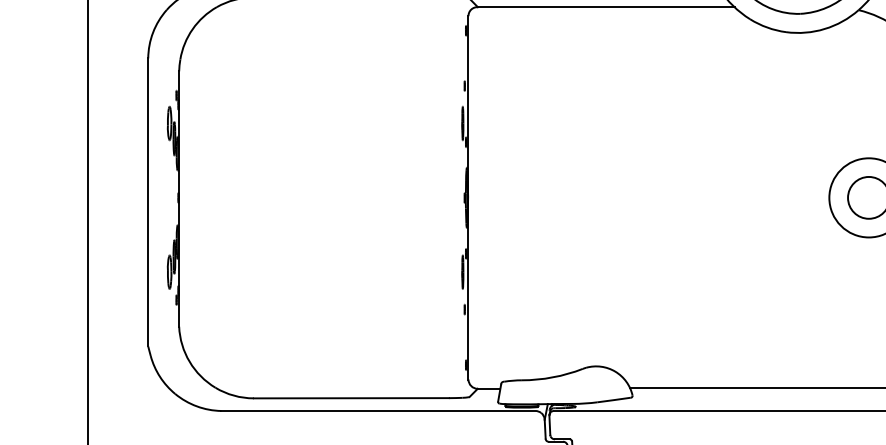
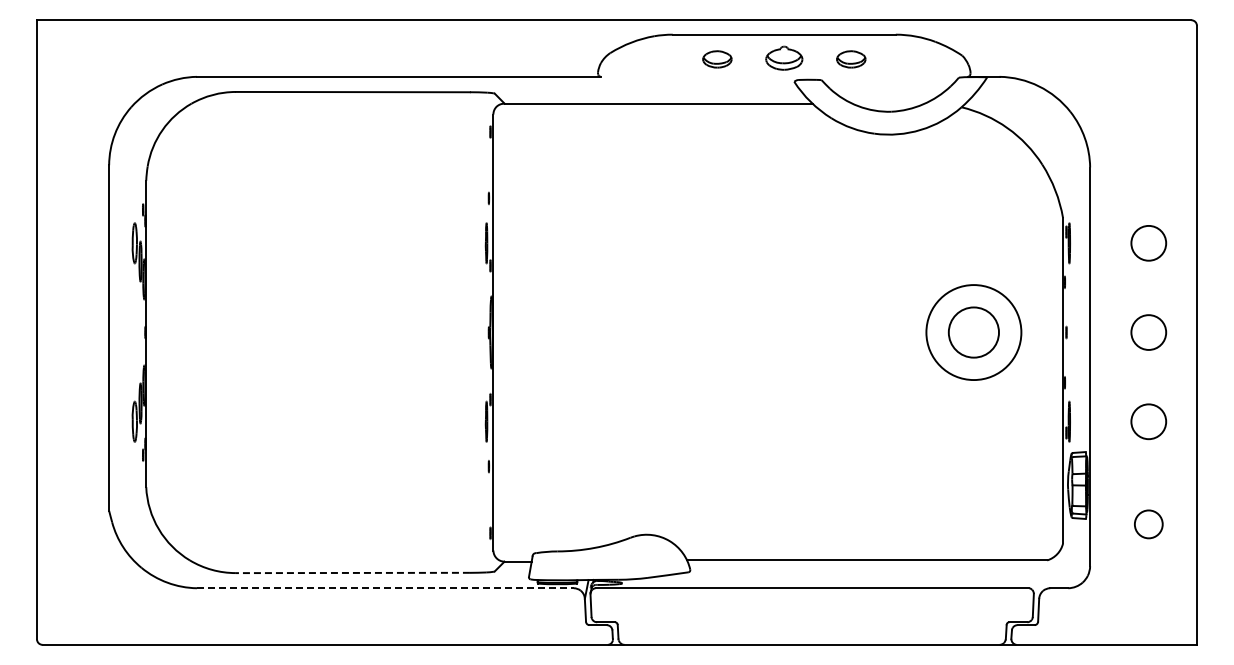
line: (351, 397) -> (352, 572), solid -> dashed
line: (378, 411) -> (385, 588), solid -> dashed

